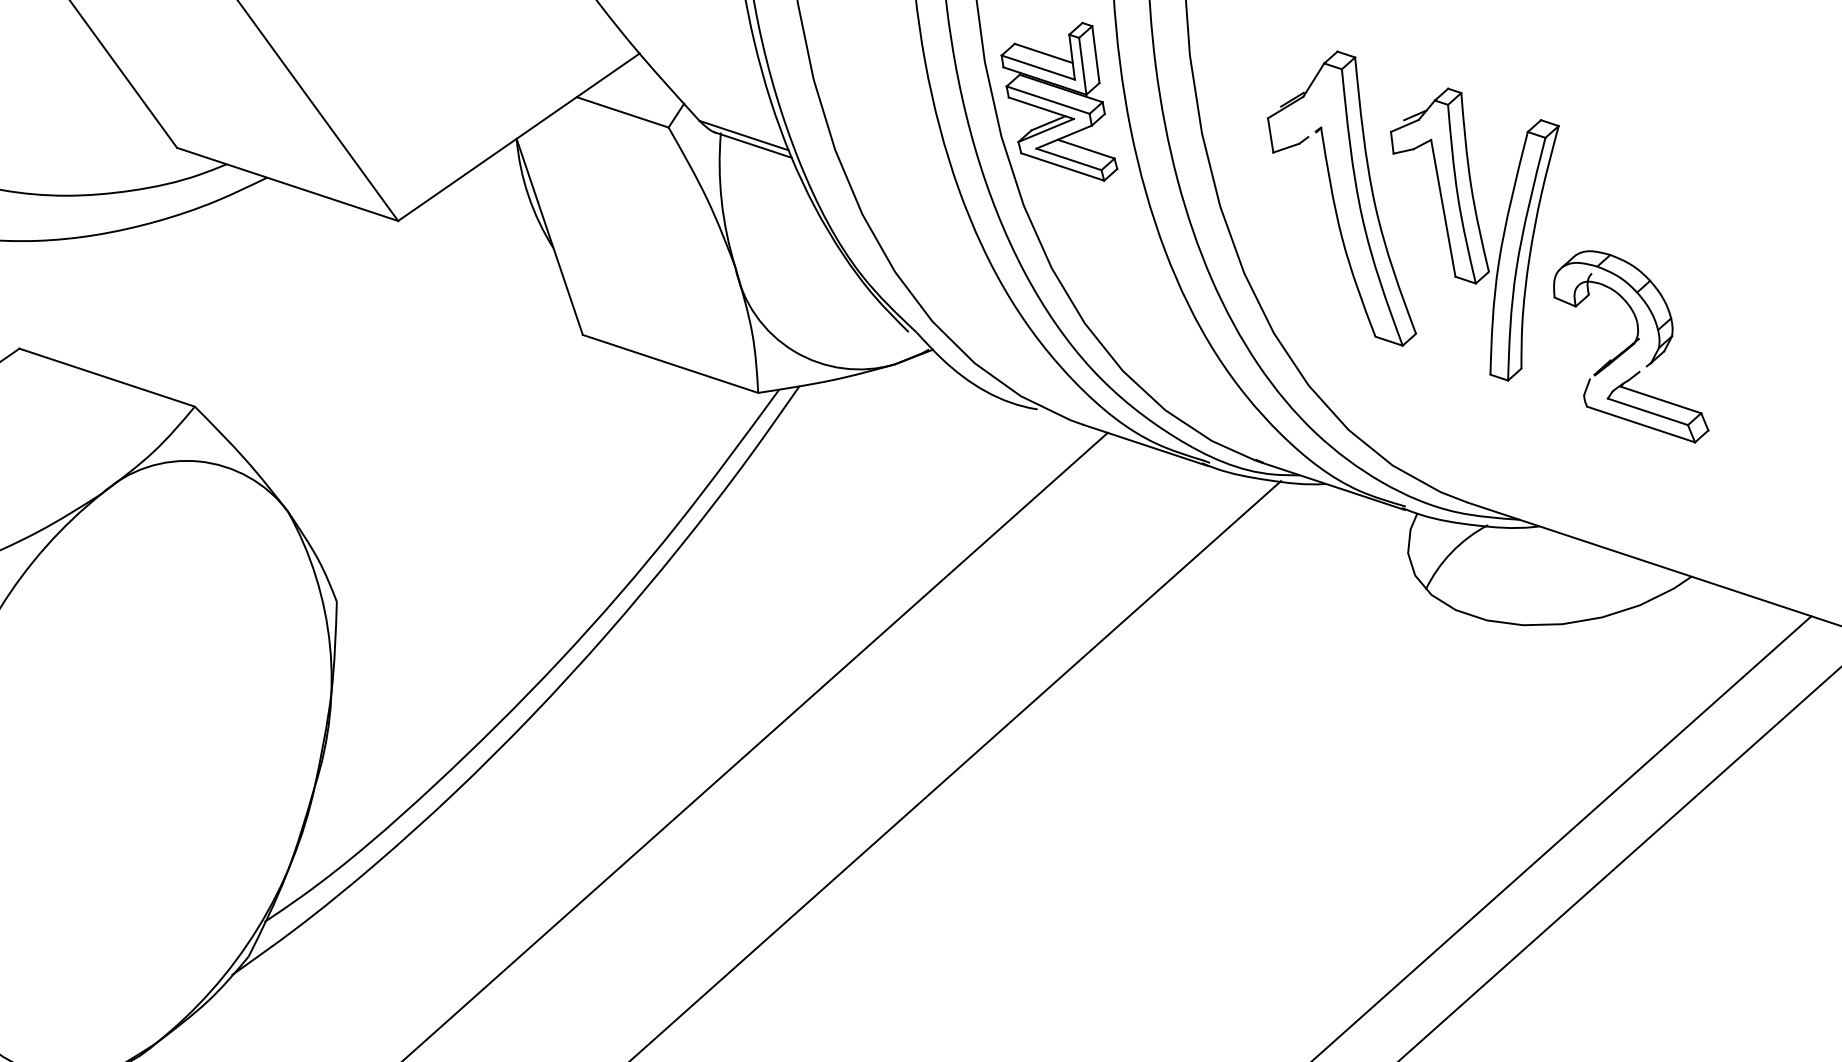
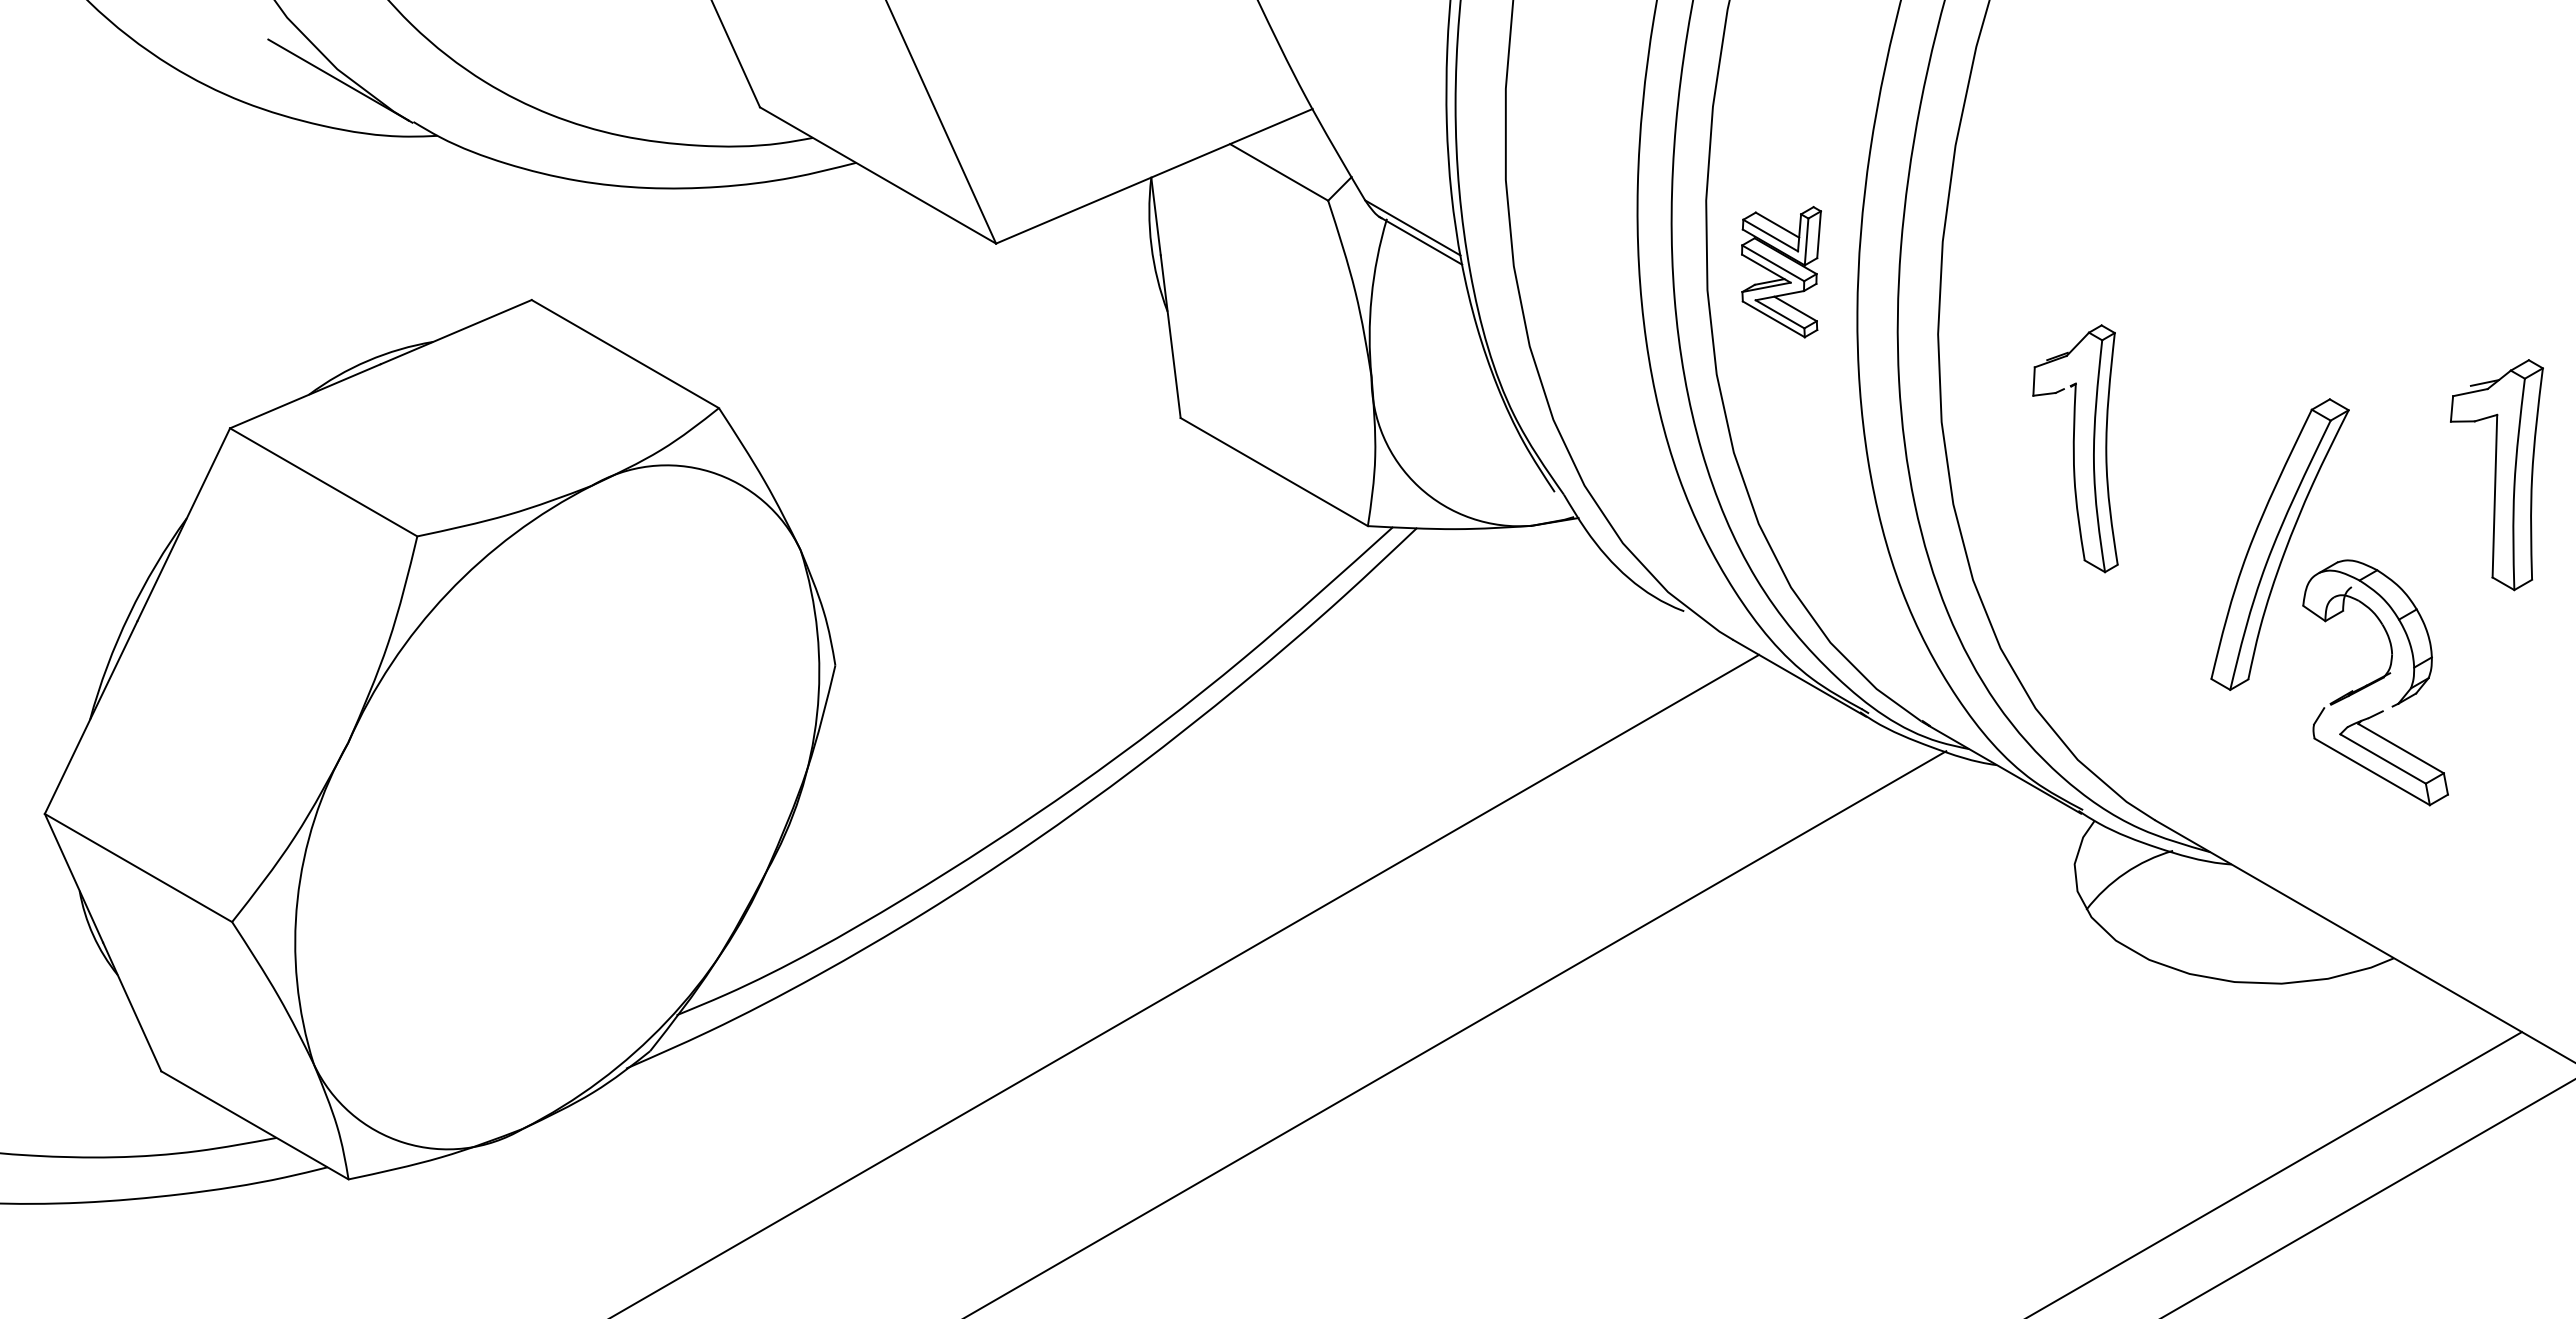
part: (1060, 109) -> (1781, 272), size x0.7
part: (1441, 190) -> (2496, 475), moved
part: (1336, 205) -> (2075, 448), size x0.7

